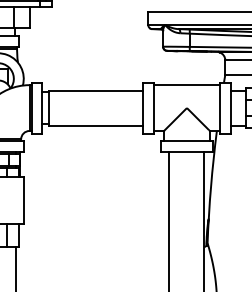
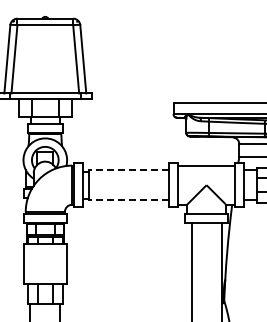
line: (95, 90) -> (128, 170), solid -> dashed
line: (95, 125) -> (128, 200), solid -> dashed

